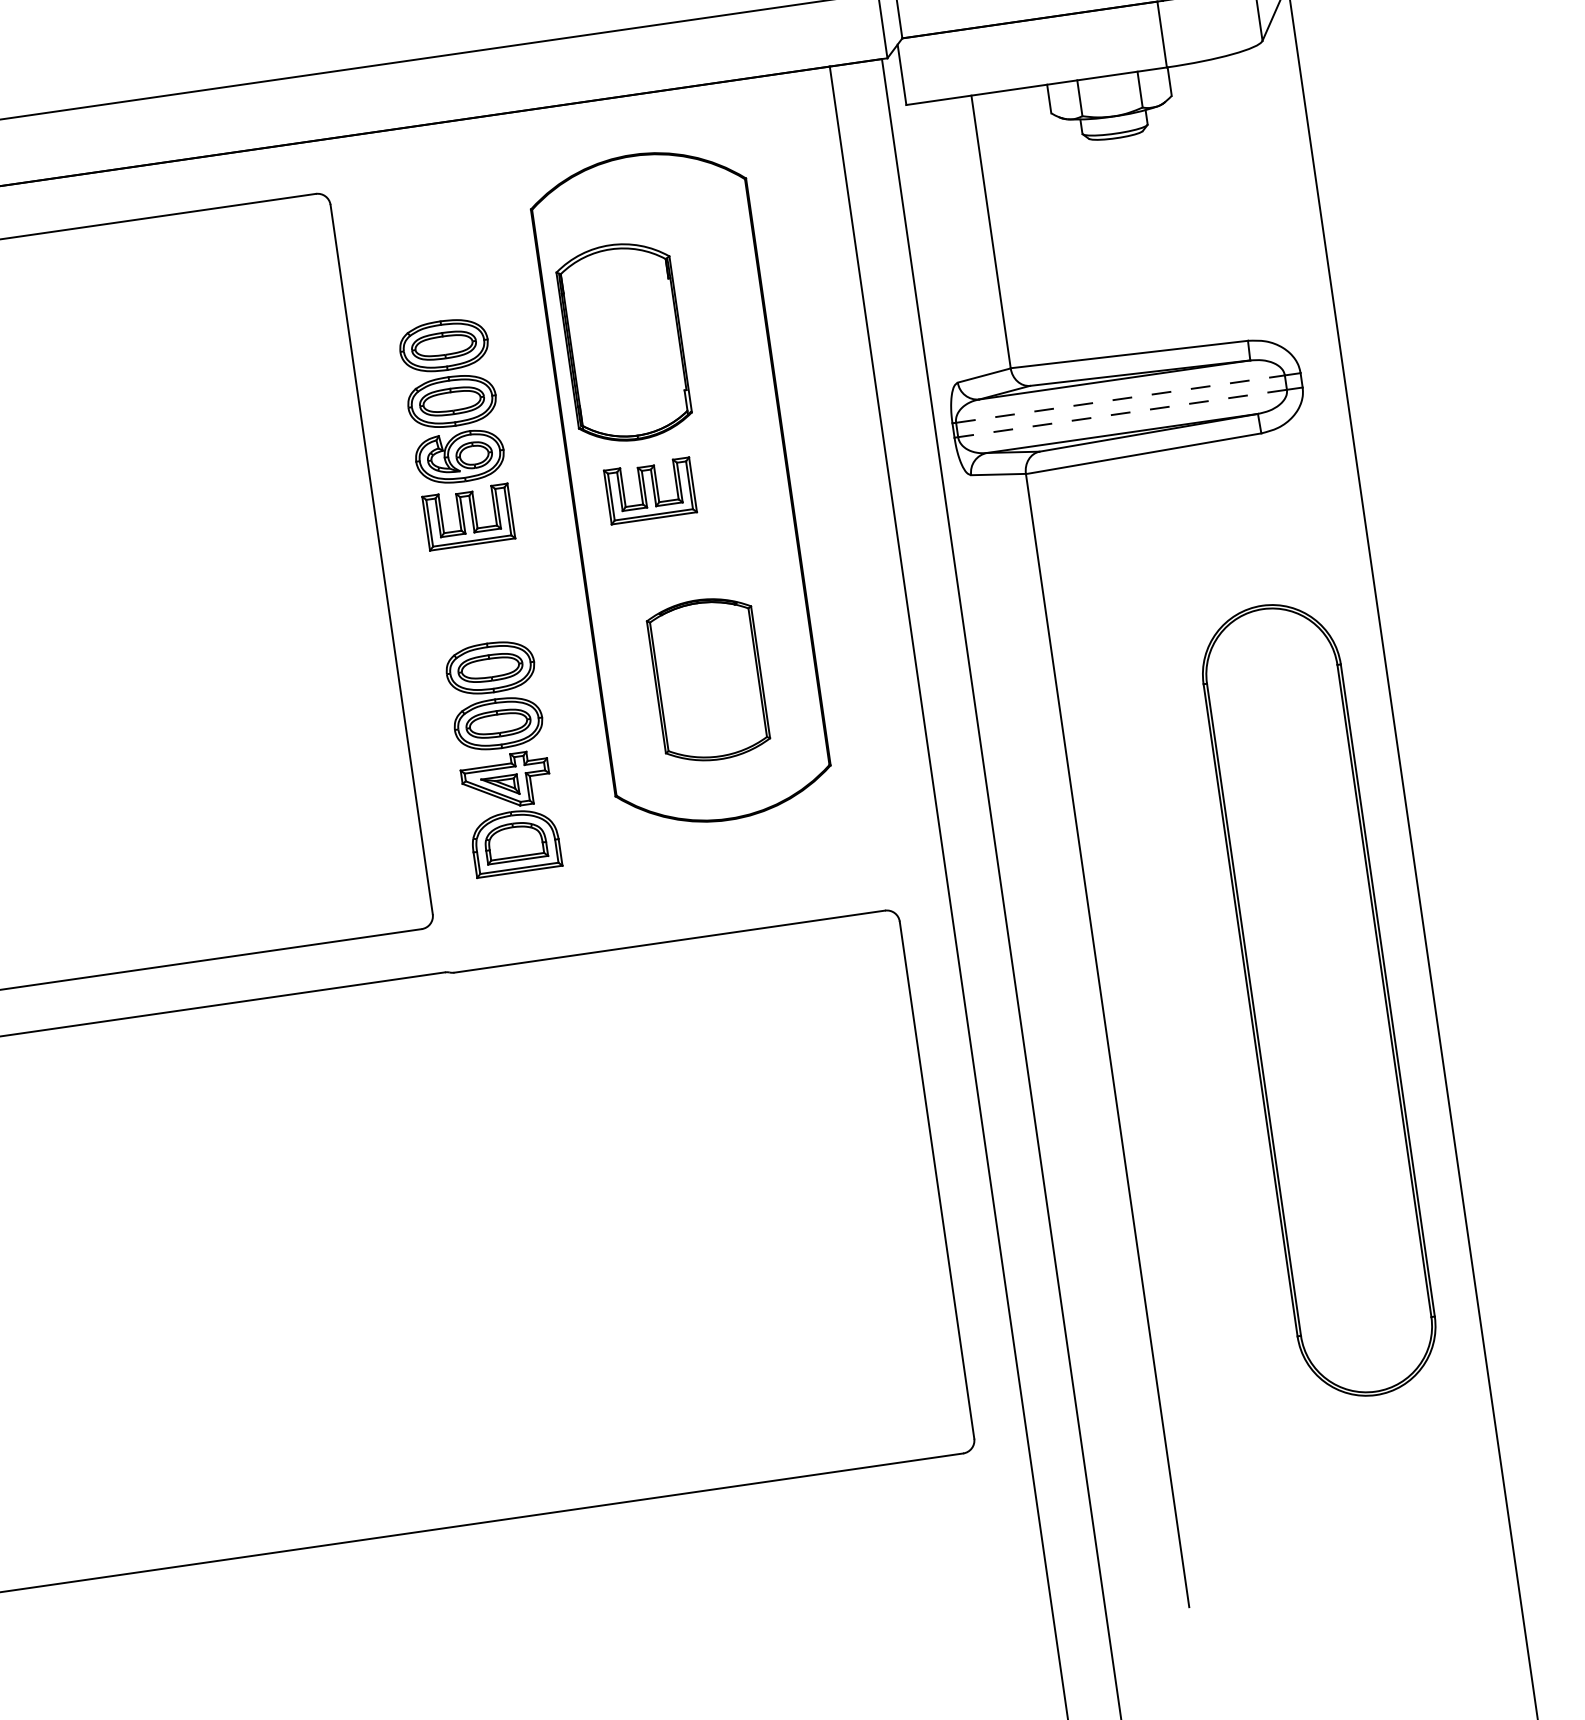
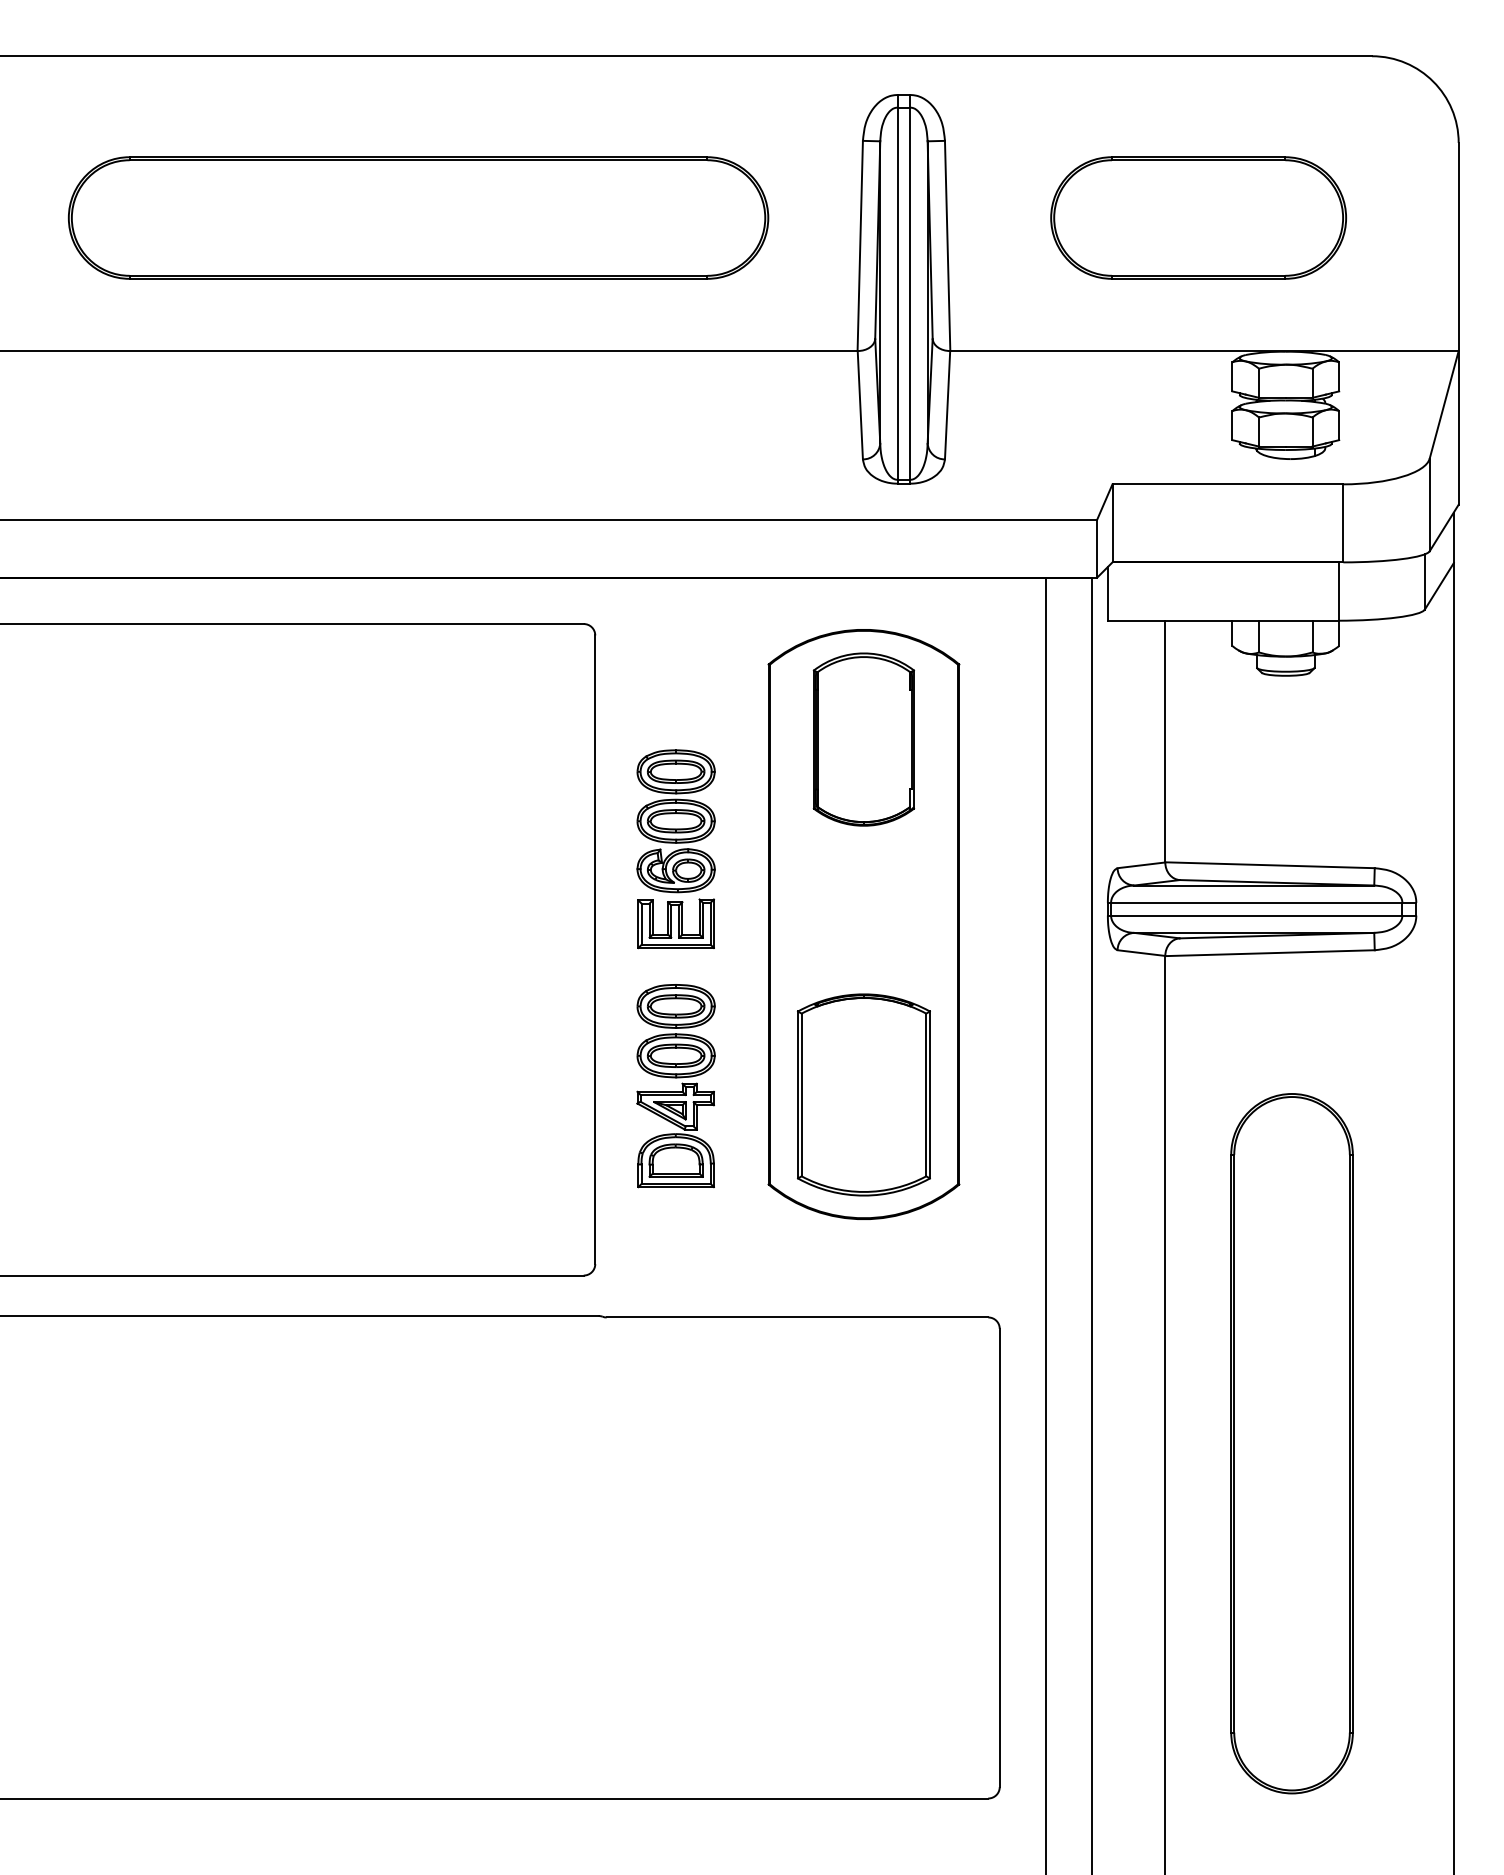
part: (623, 342) -> (863, 739), moved
line: (1120, 398) -> (1256, 902), dashed -> solid
line: (1122, 413) -> (1256, 915), dashed -> solid
part: (649, 490) -> (836, 923), removed
part: (707, 679) -> (863, 1094), size x1.43
part: (502, 758) -> (675, 1086), moved
part: (1318, 1000) -> (1291, 1443), moved

